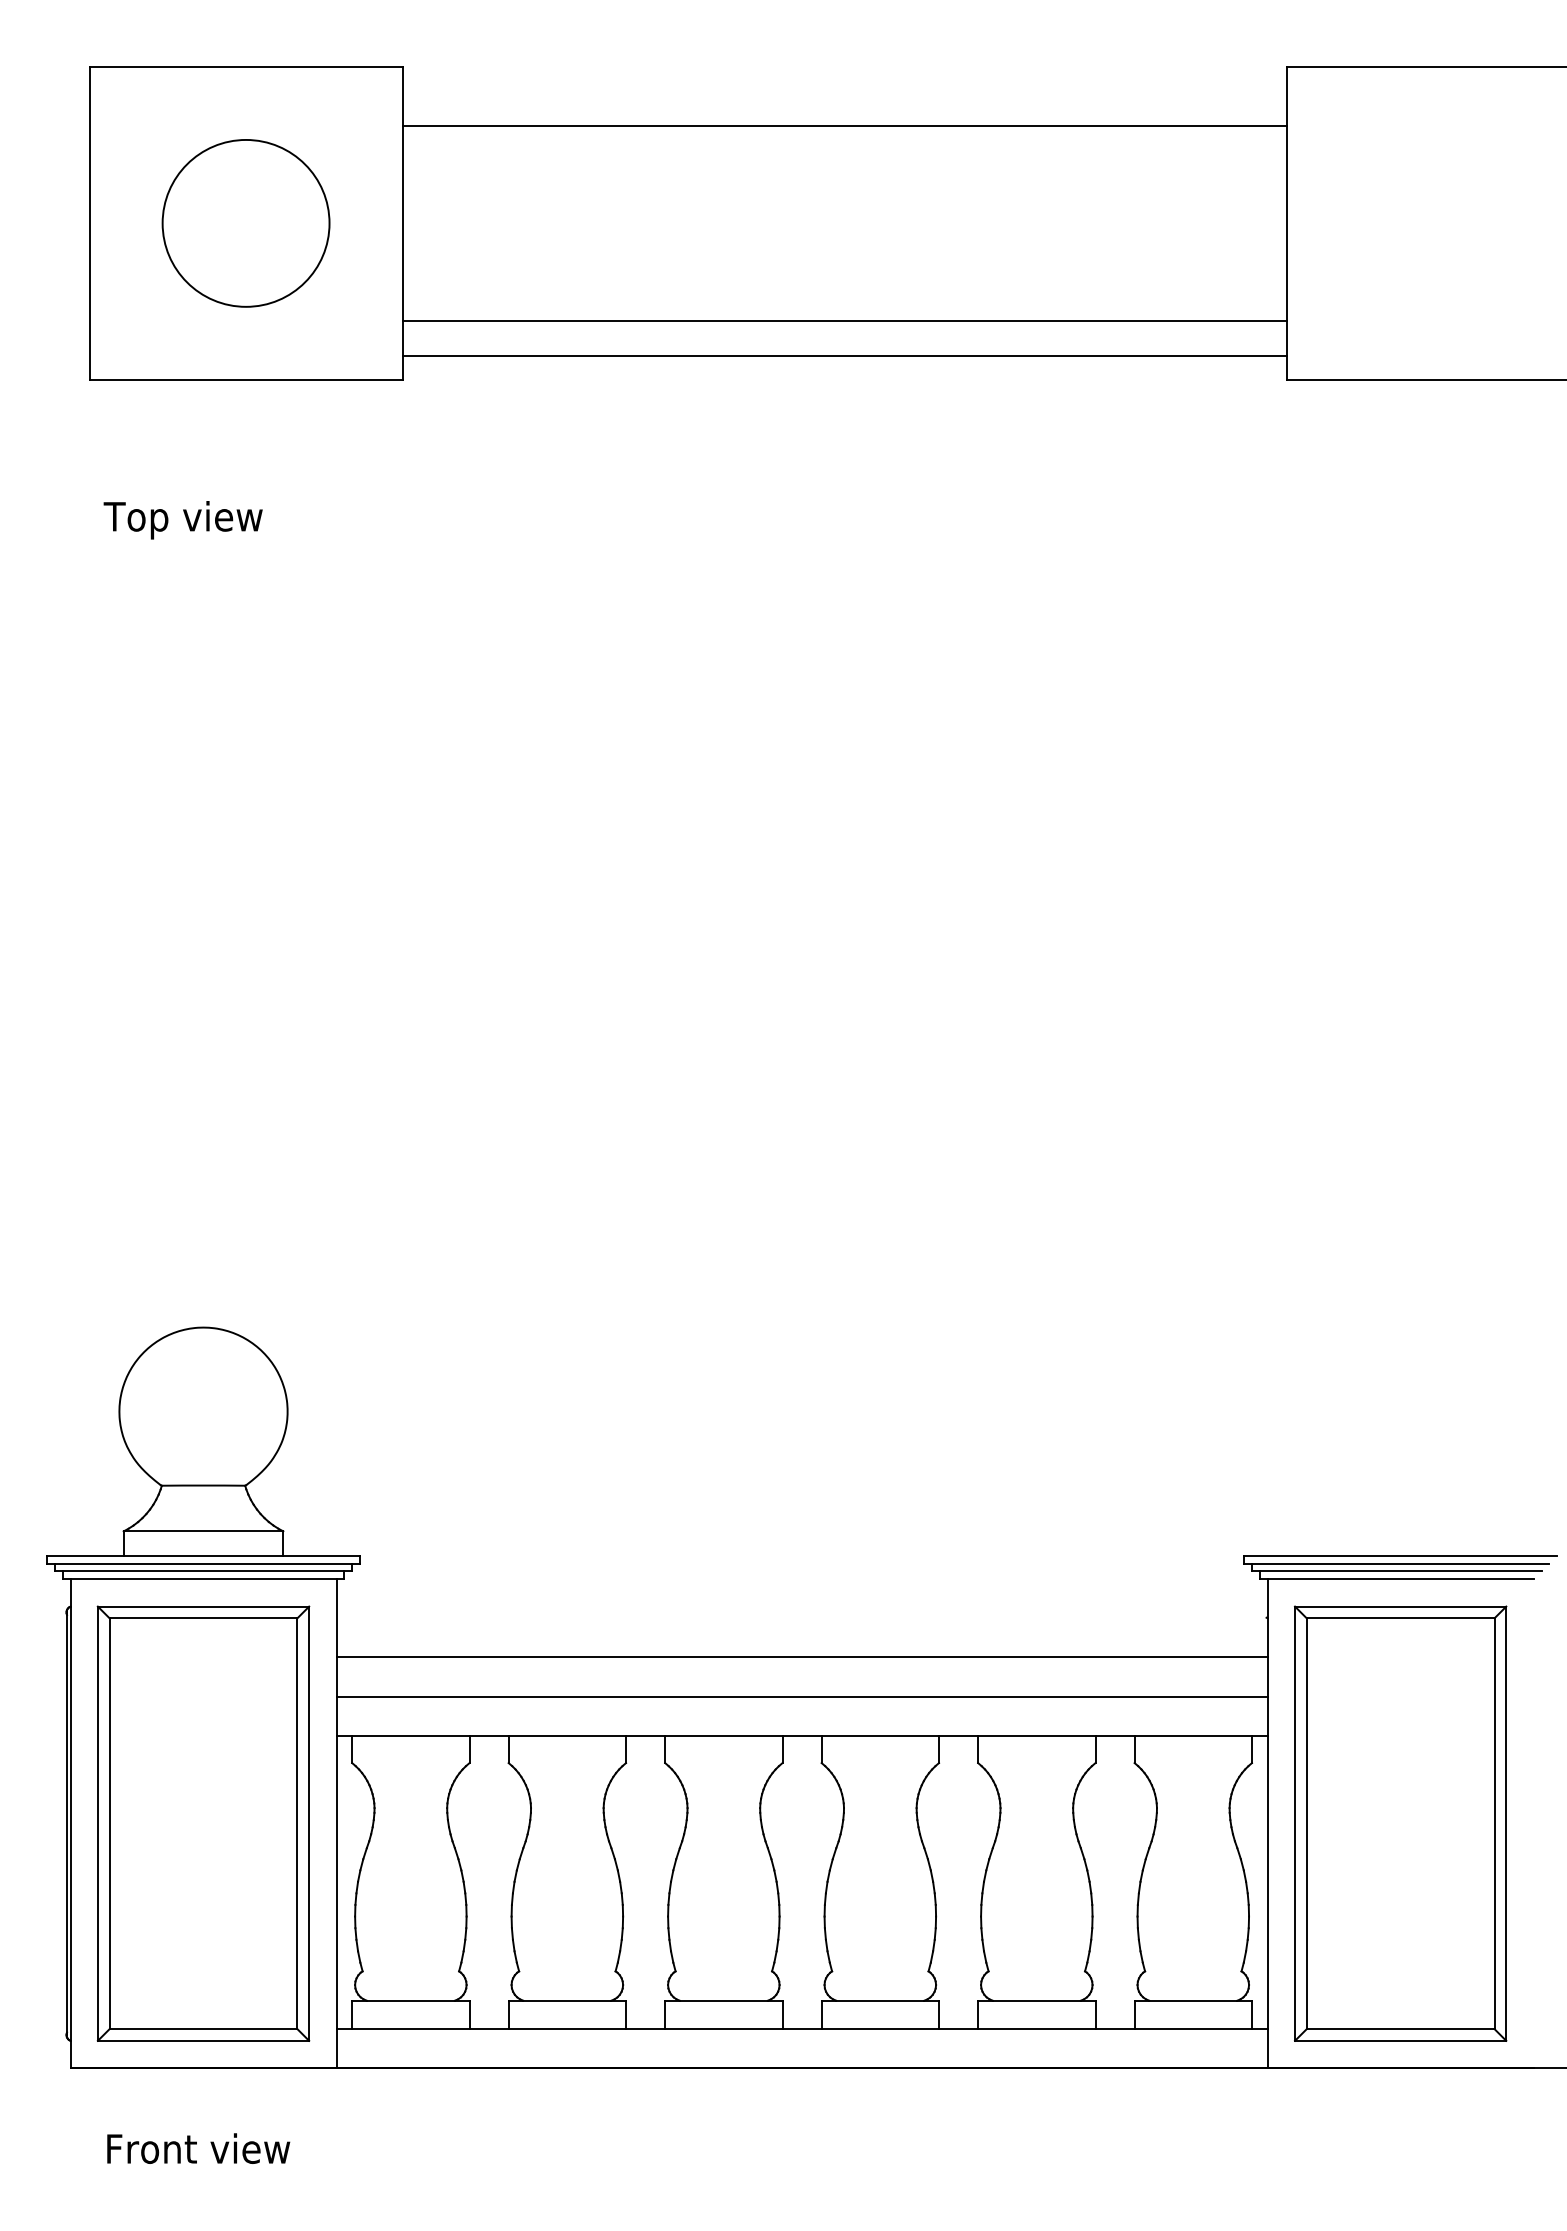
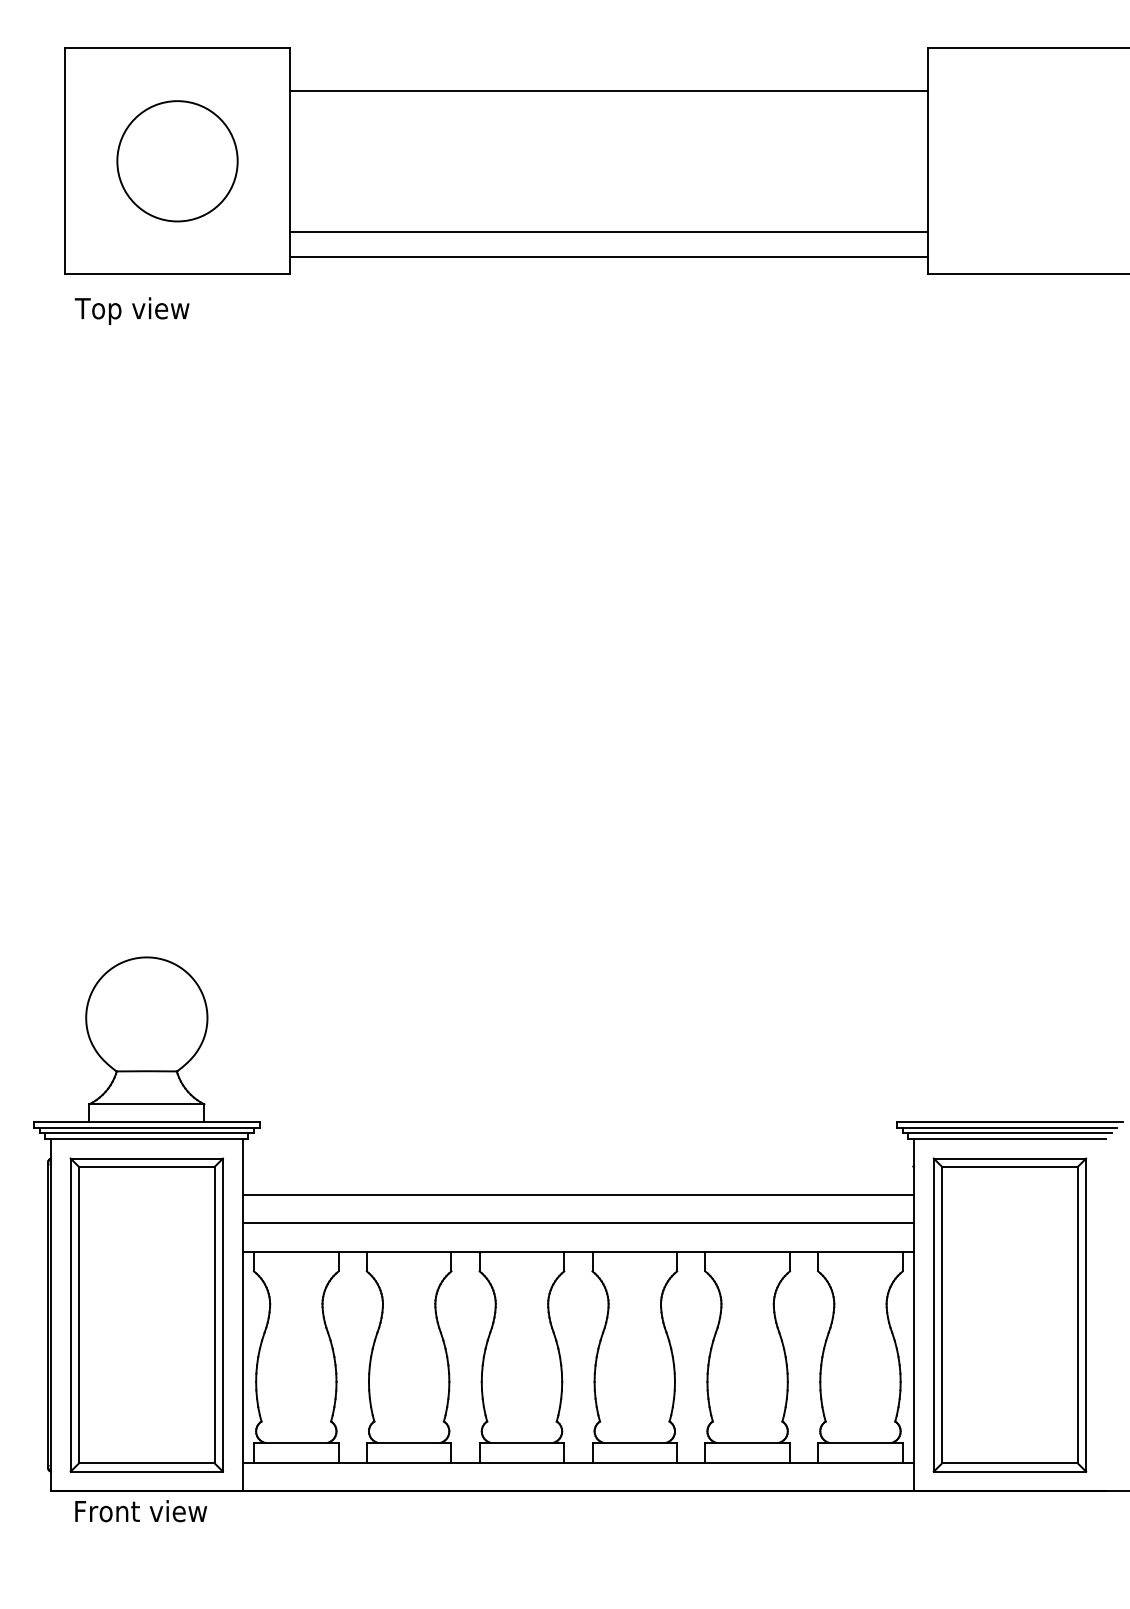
text: (182, 520) -> (131, 311), moved
text: (198, 2148) -> (141, 1511), moved

